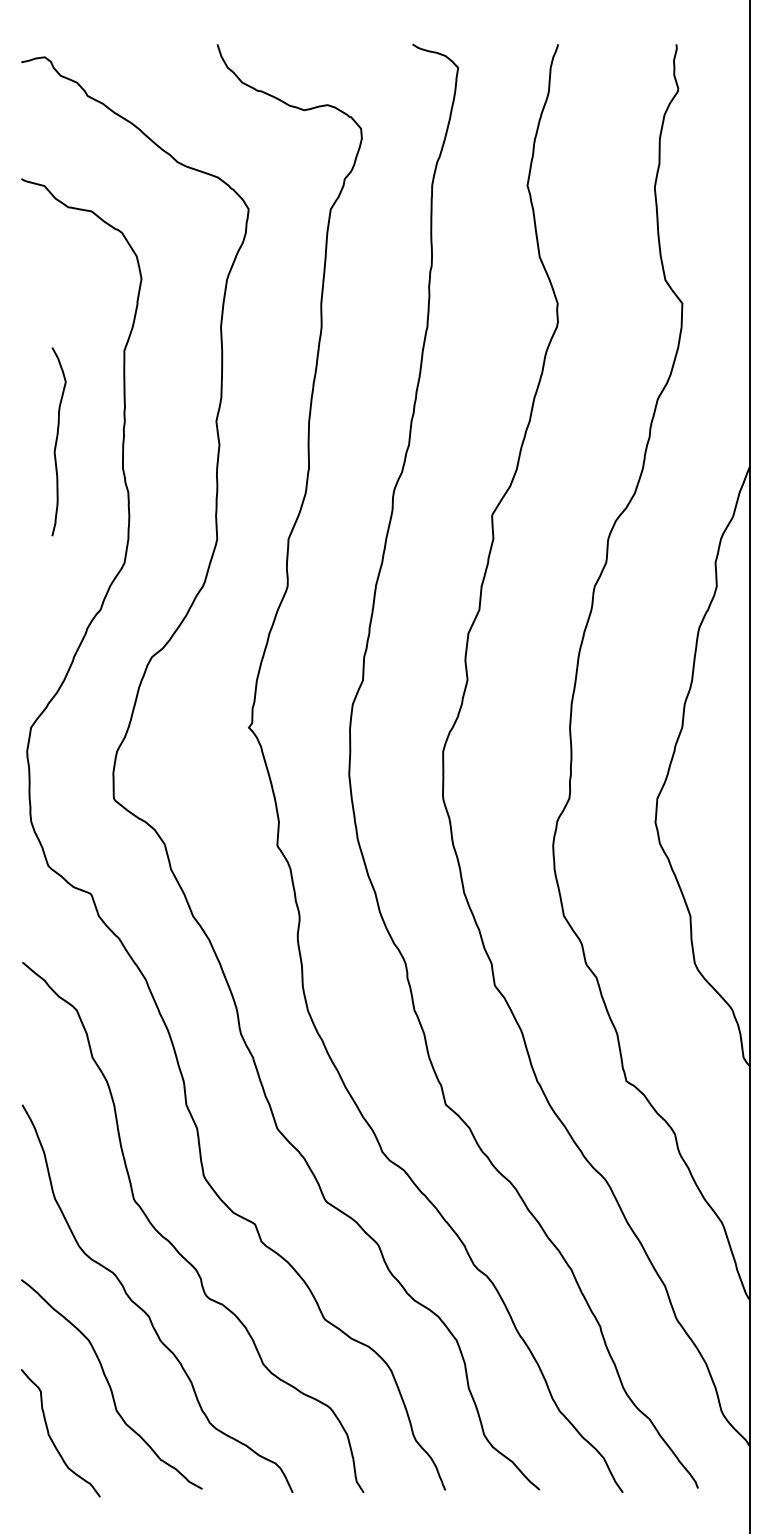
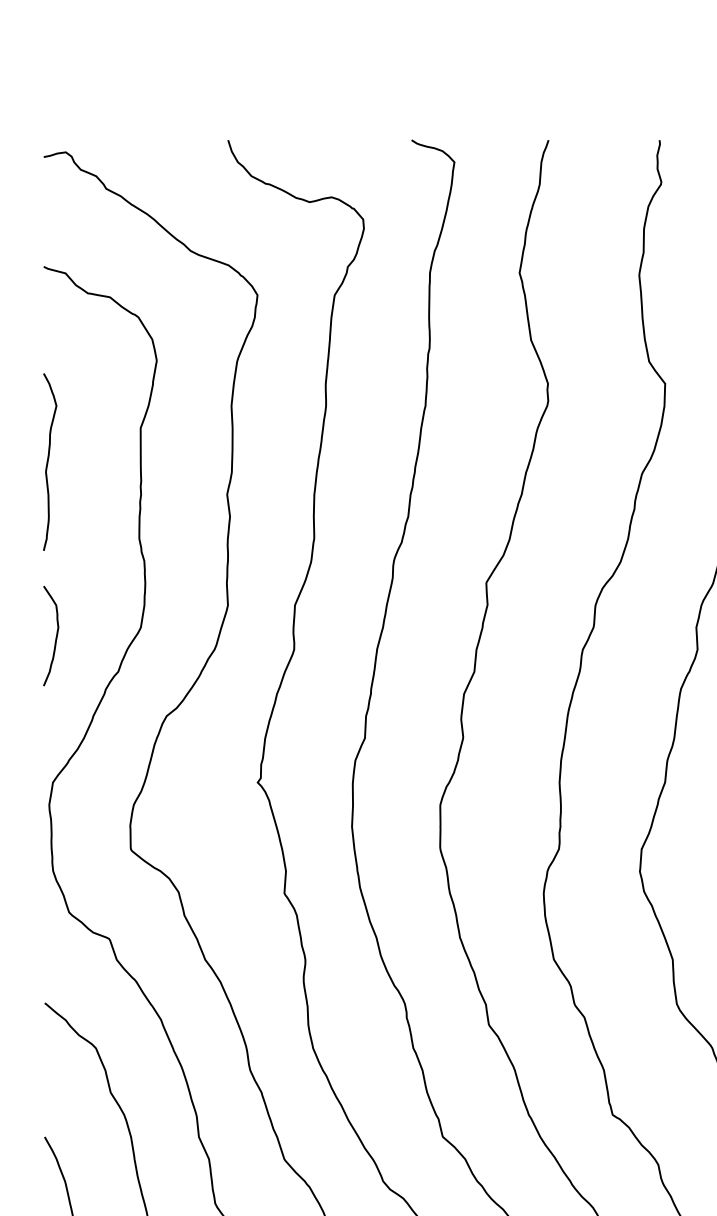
curve: (57, 441) -> (48, 461), moved
curve: (33, 574) -> (55, 638), added

